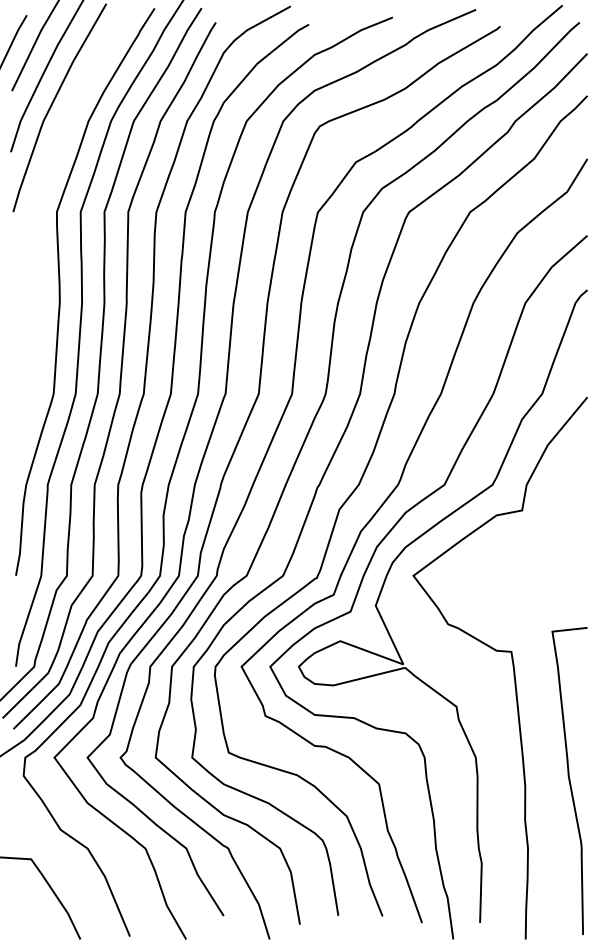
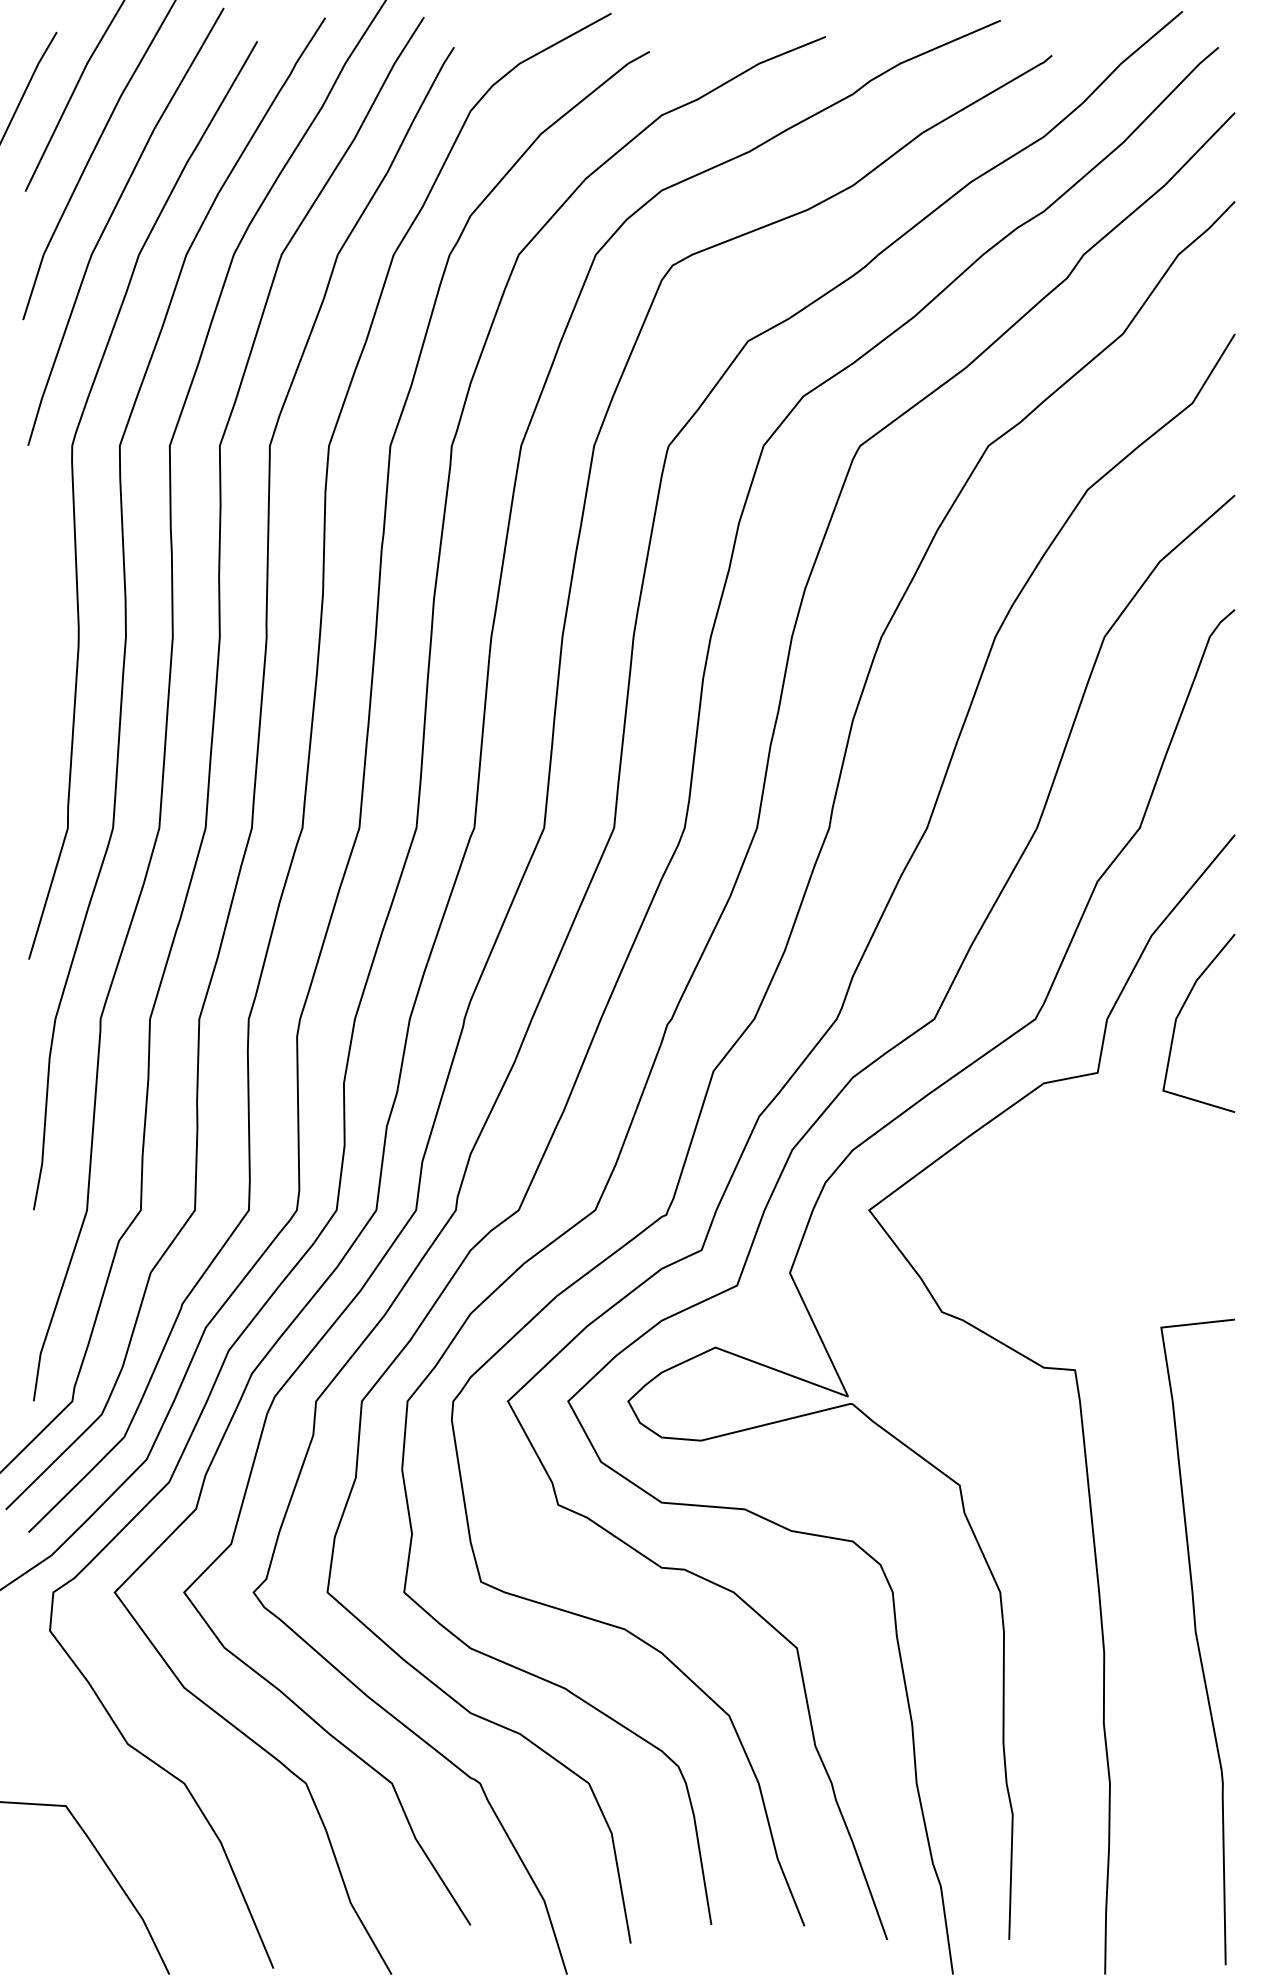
curve: (36, 244) -> (76, 513), added
line: (561, 483) -> (1180, 1016), added

